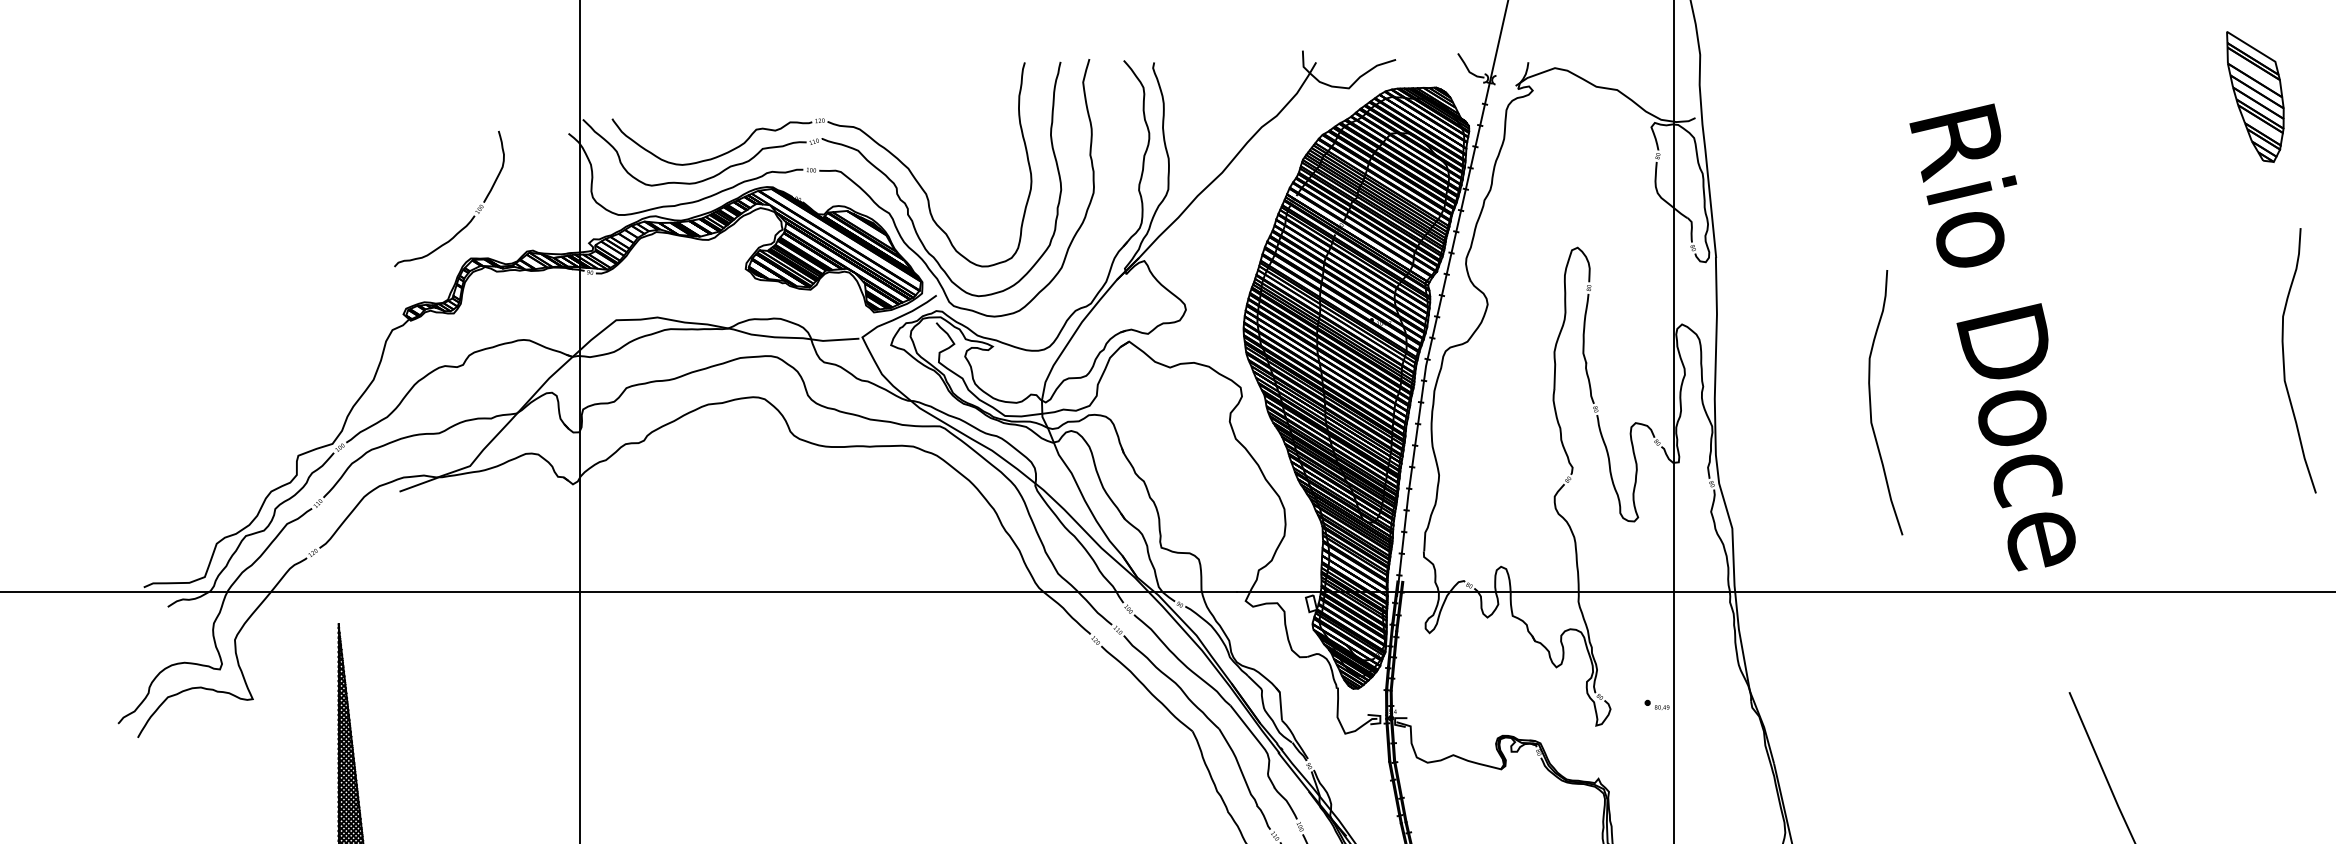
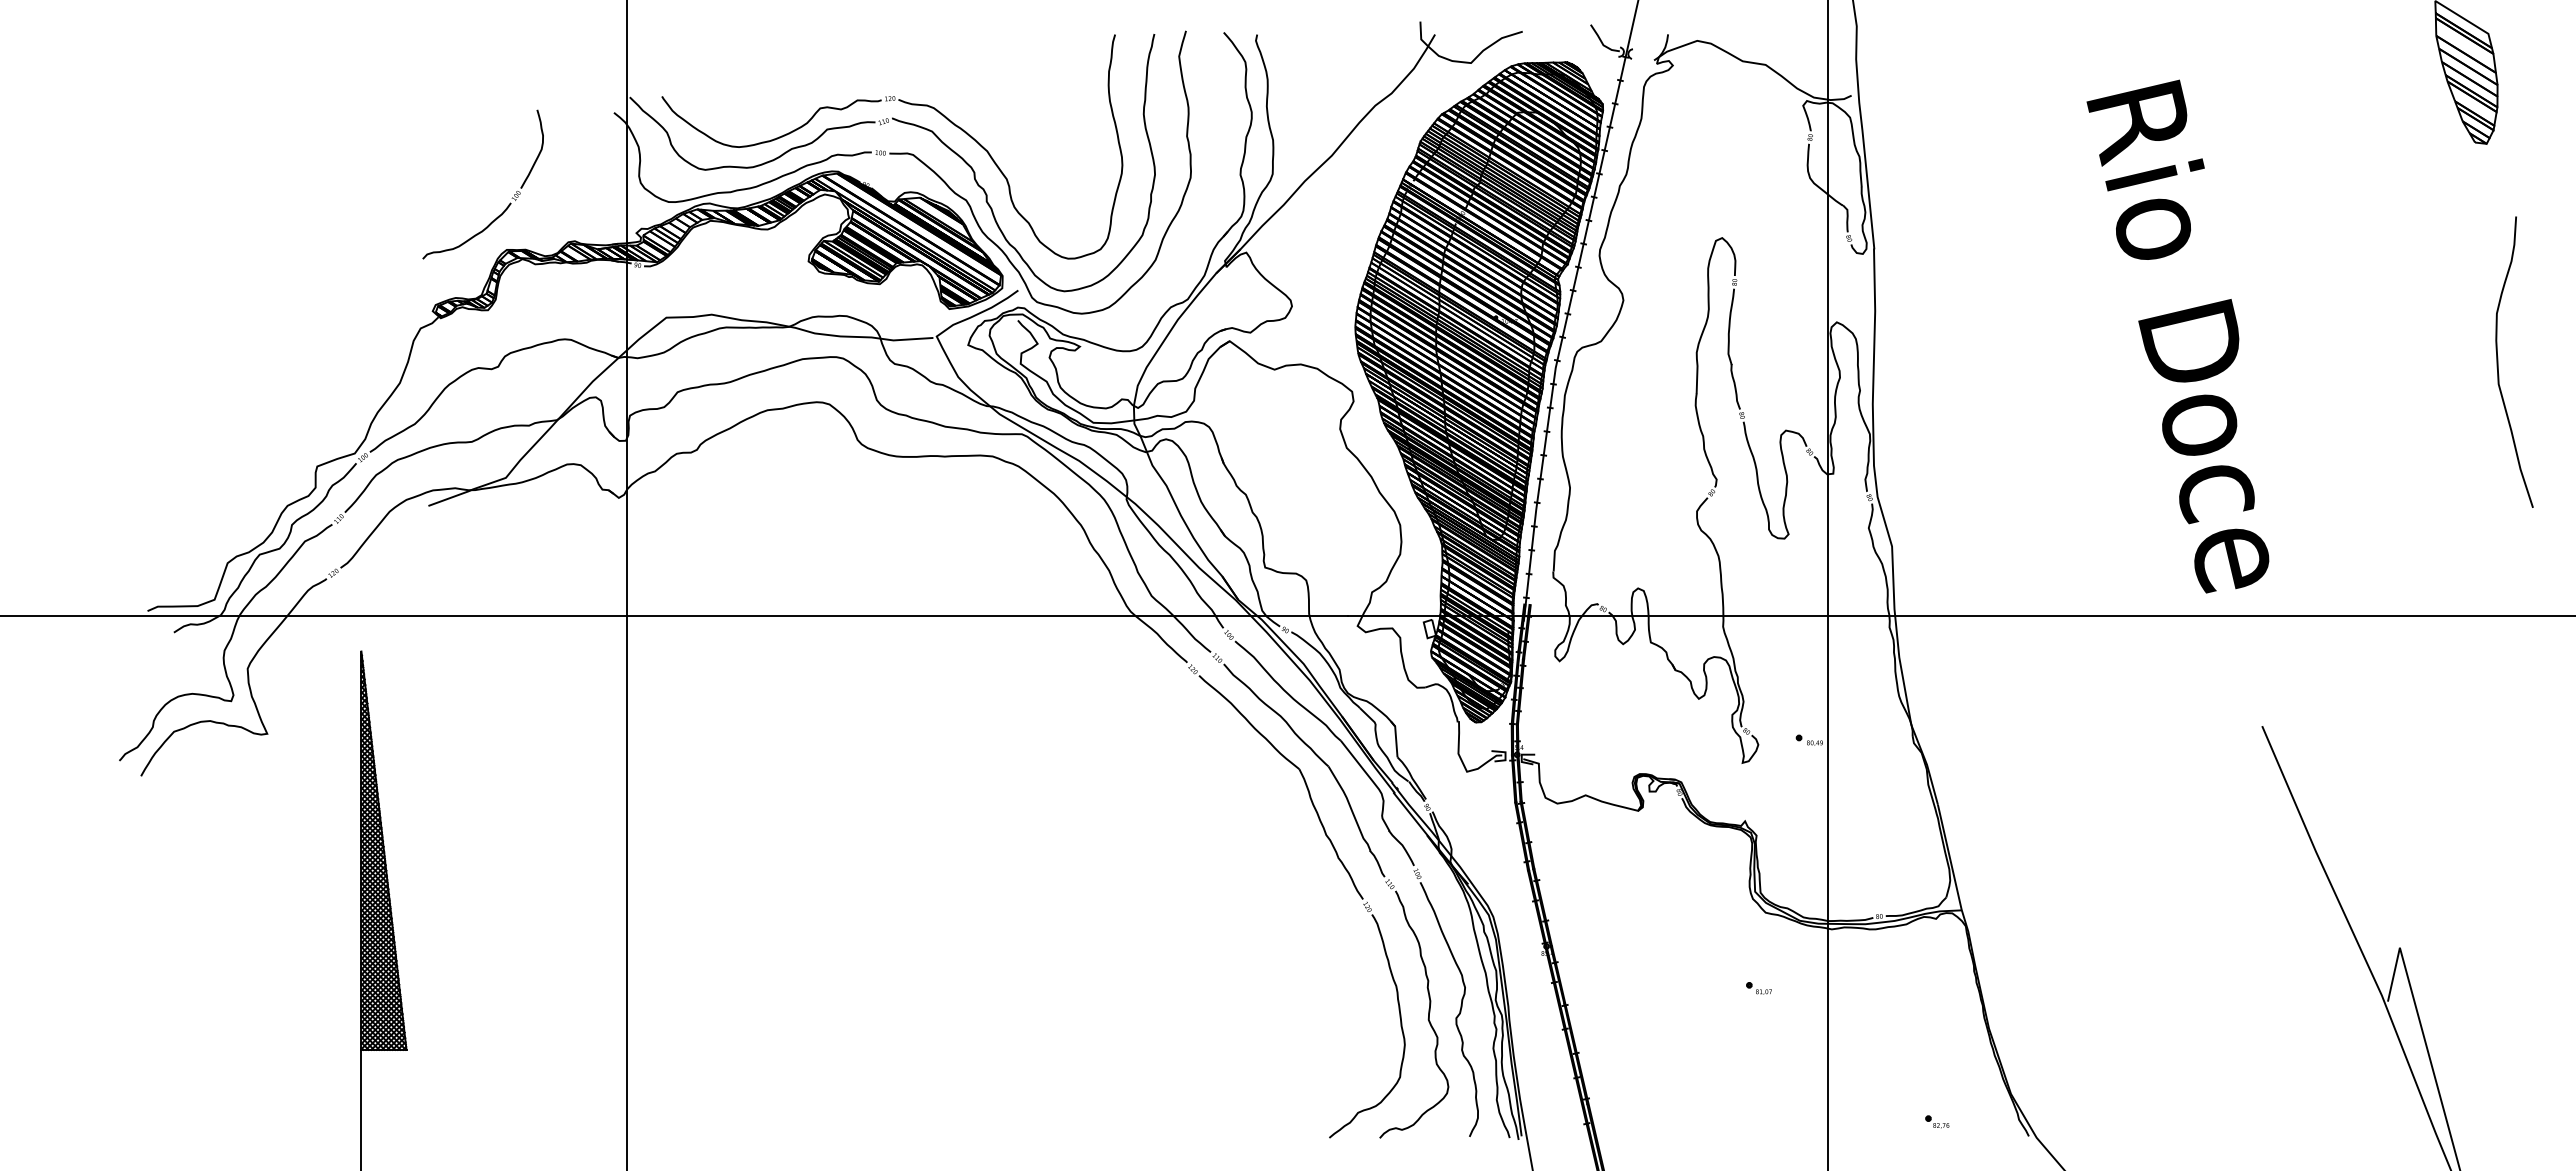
curve: (1871, 402) -> (2044, 407), removed

